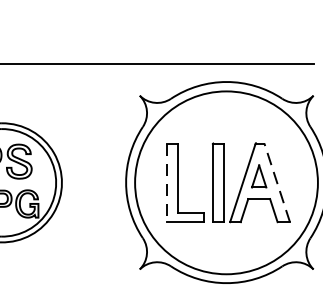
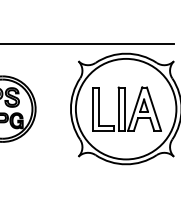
line: (167, 183) -> (93, 109), dashed -> solid
line: (278, 183) -> (154, 109), dashed -> solid

